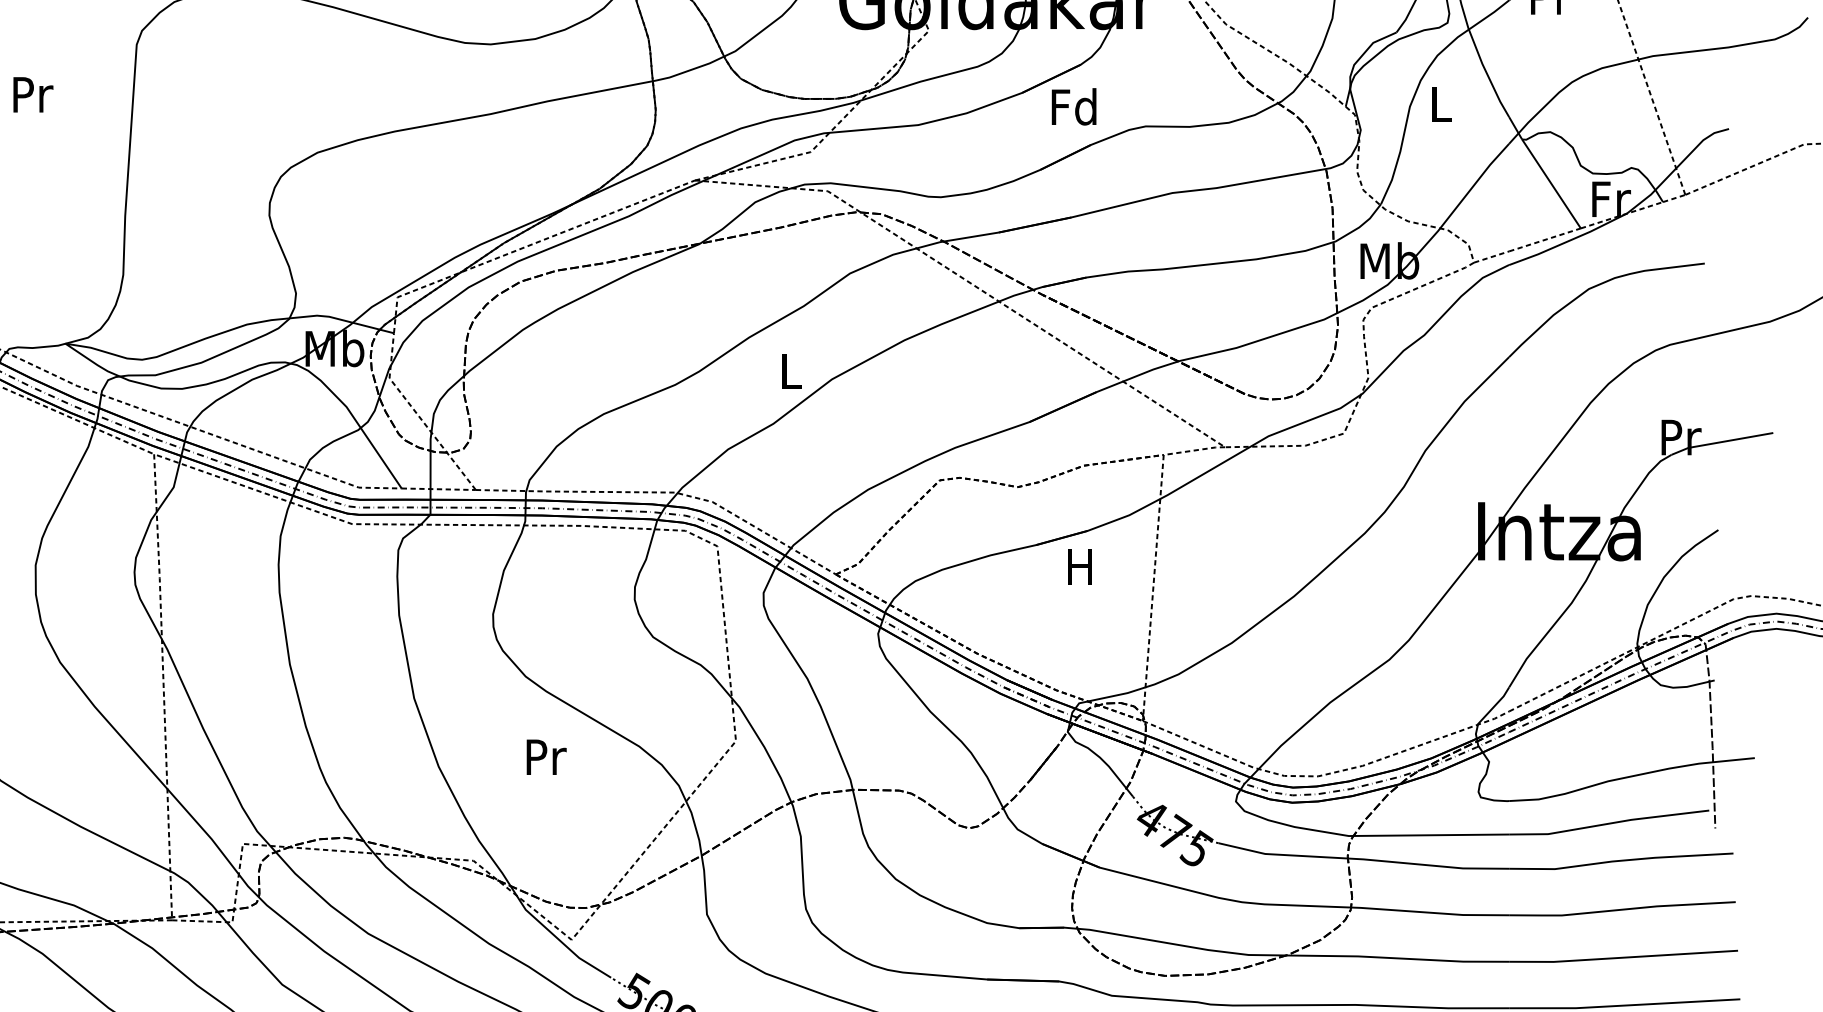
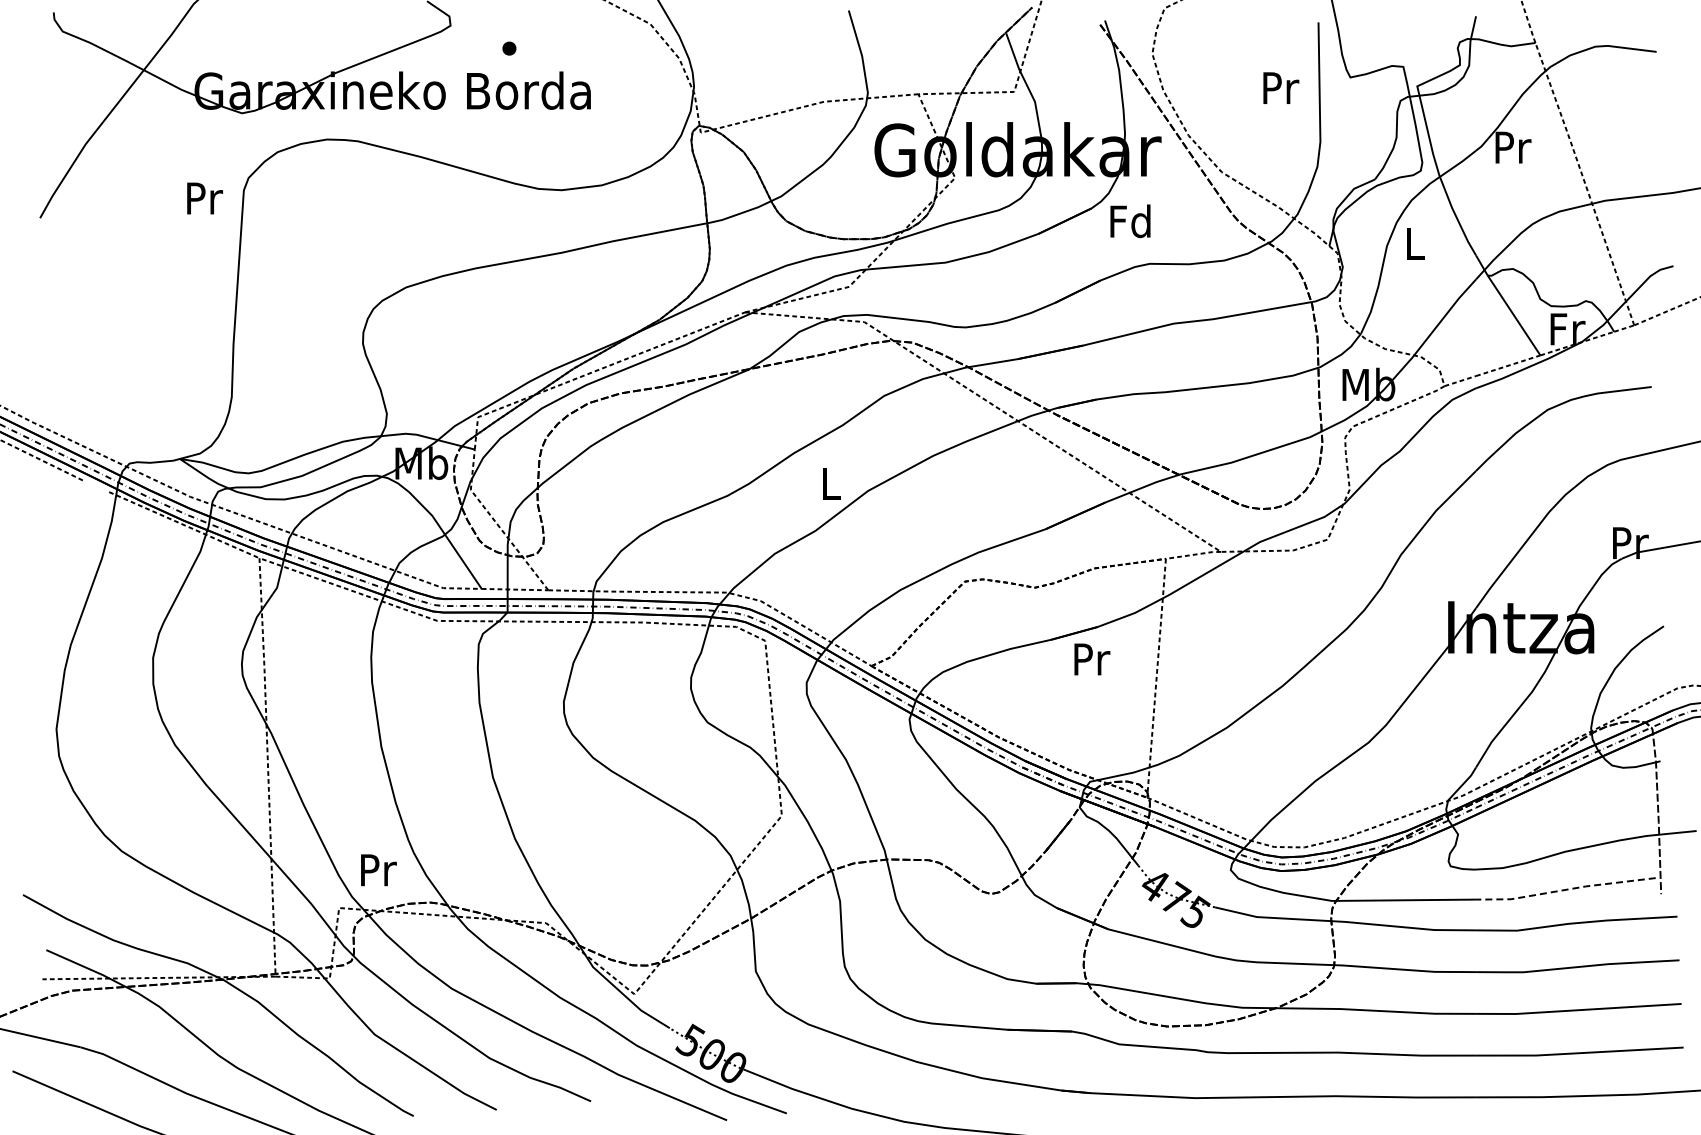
text: (32, 94) -> (204, 198), moved
text: (1074, 107) -> (1130, 221), moved
text: (1081, 567) -> (1092, 659), H -> Pr
text: (546, 757) -> (378, 870), moved
line: (1609, 823) -> (1566, 889), solid -> dashed

